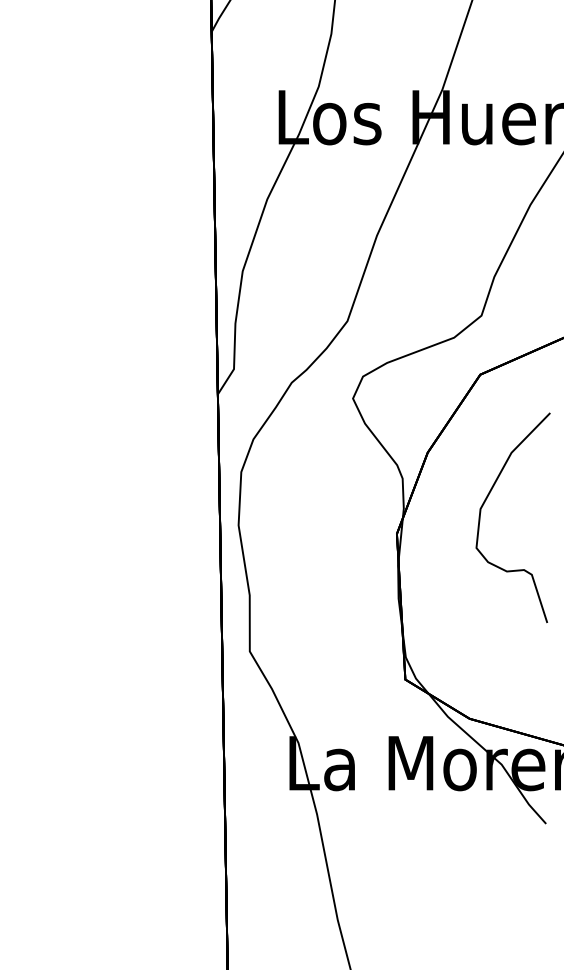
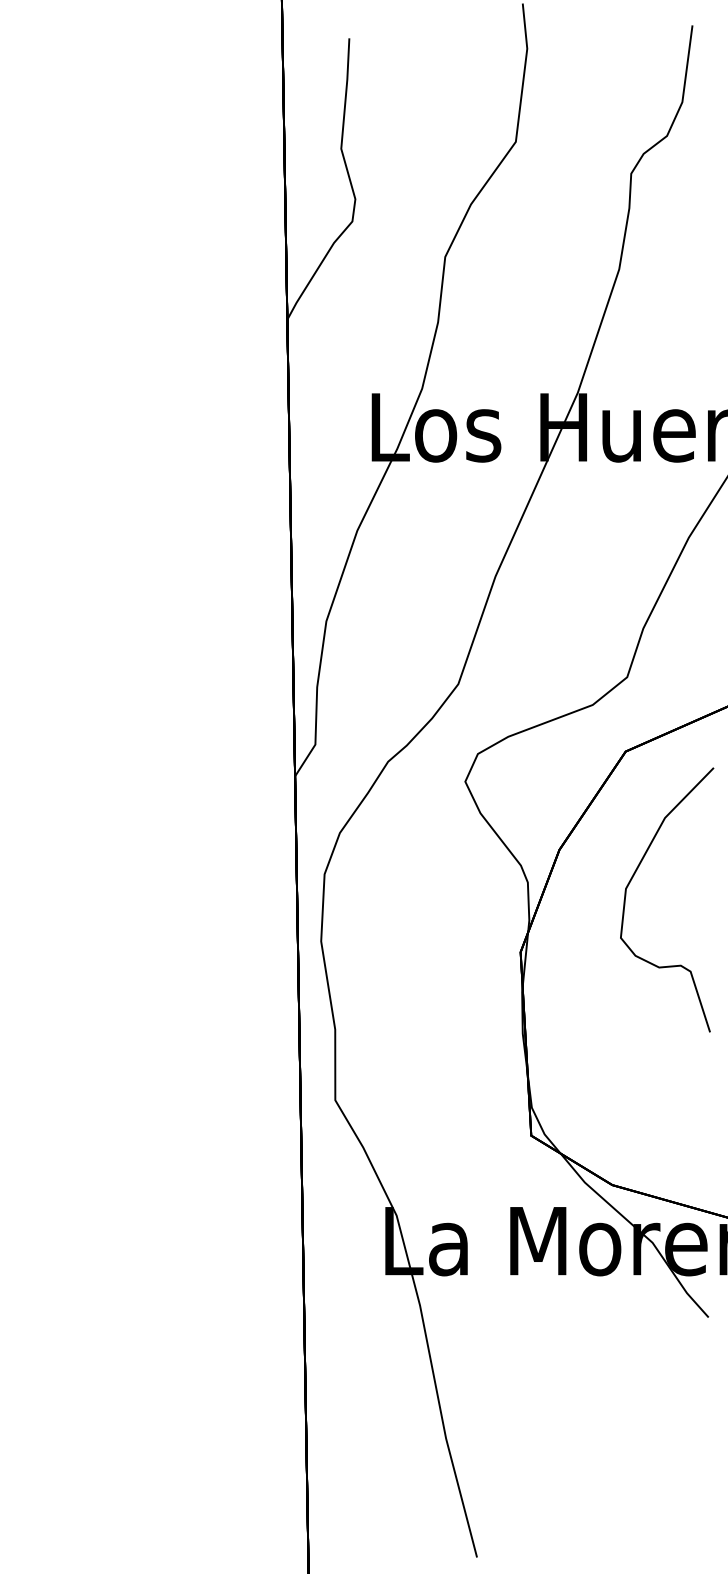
curve: (484, 503) -> (631, 881), moved

